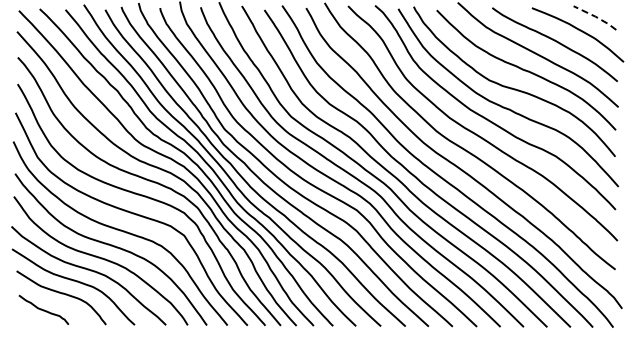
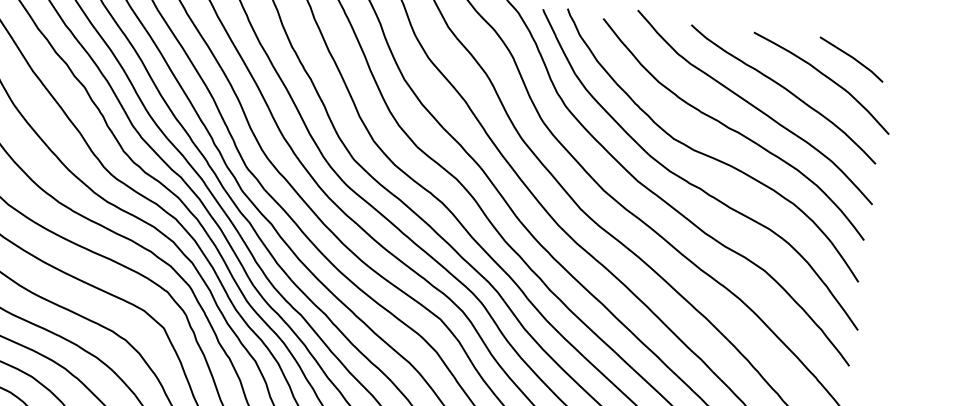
line: (595, 16) -> (852, 57), dashed -> solid

